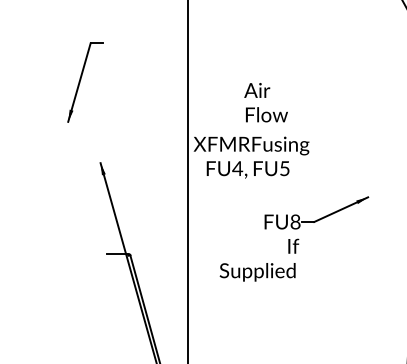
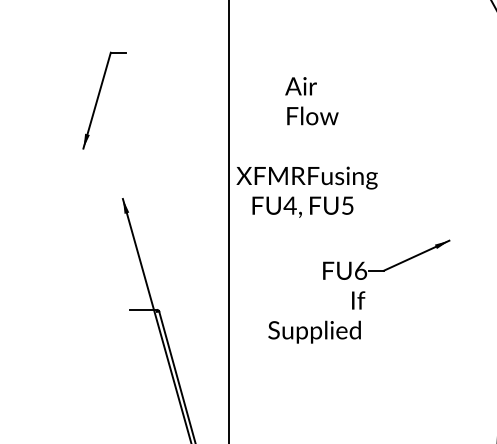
text: (265, 102) -> (311, 101), moved
text: (295, 221) -> (360, 270), FU8 -> FU6

